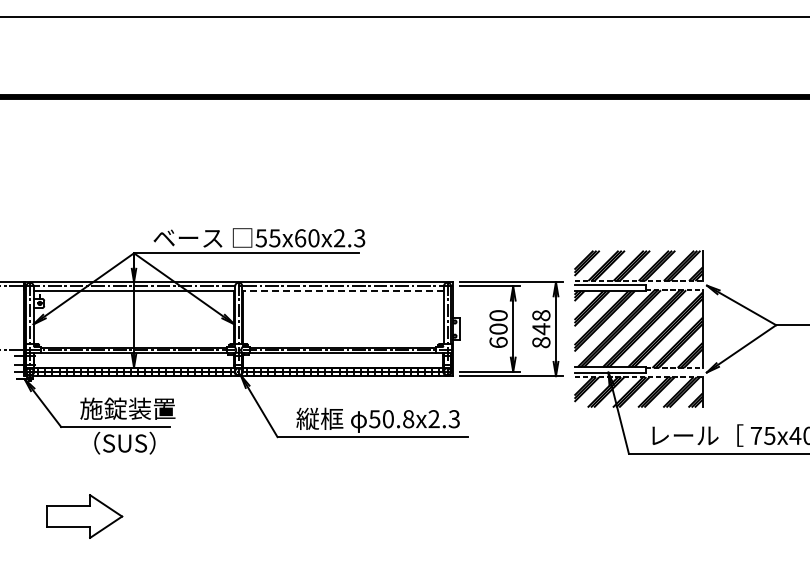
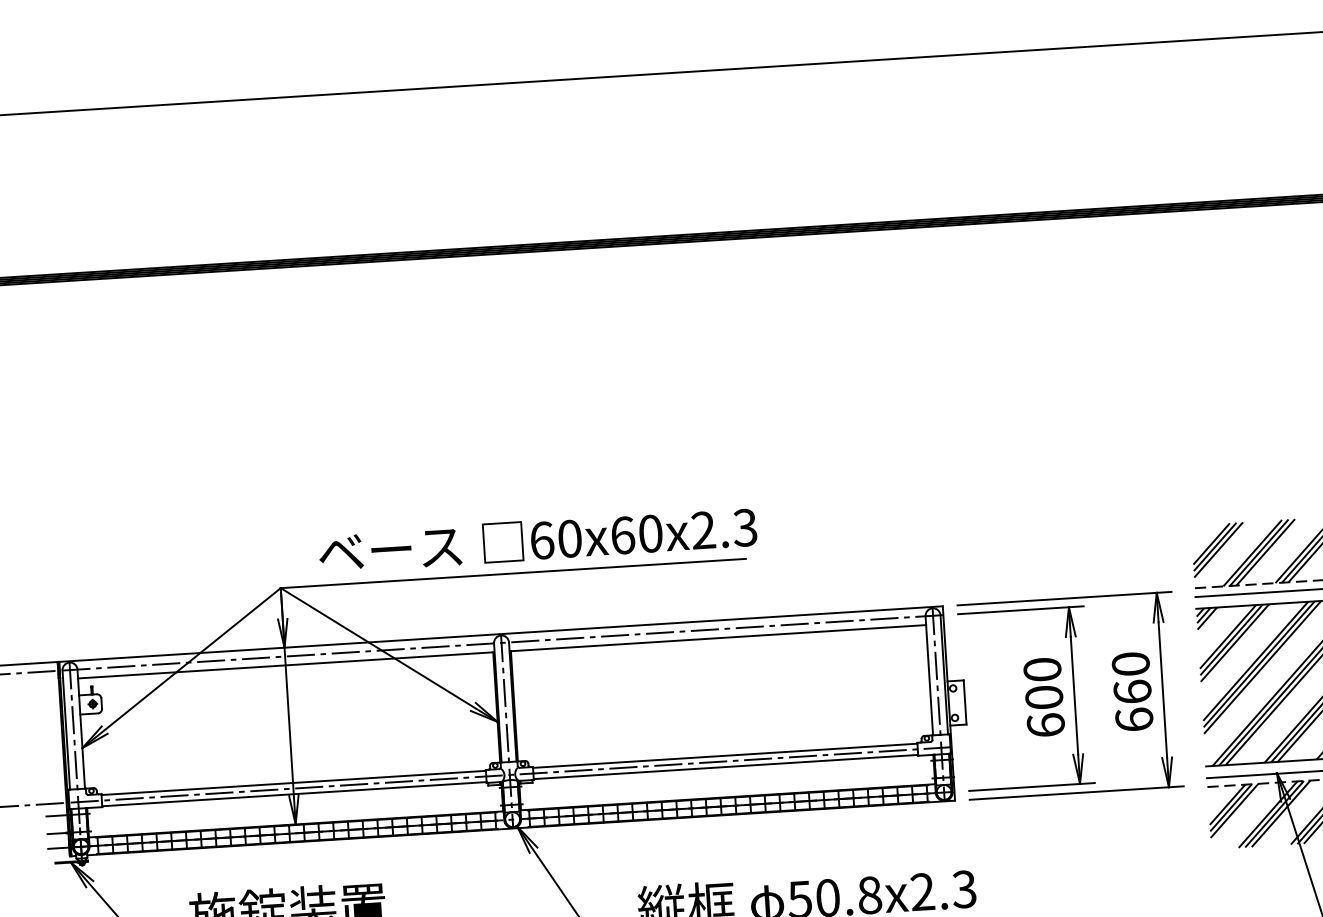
text: (267, 238) -> (554, 540), 55x60x2.3 -> 60x60x2.3
line: (342, 290) -> (716, 637), dashed -> solid
text: (541, 329) -> (1132, 692), 848 -> 660

